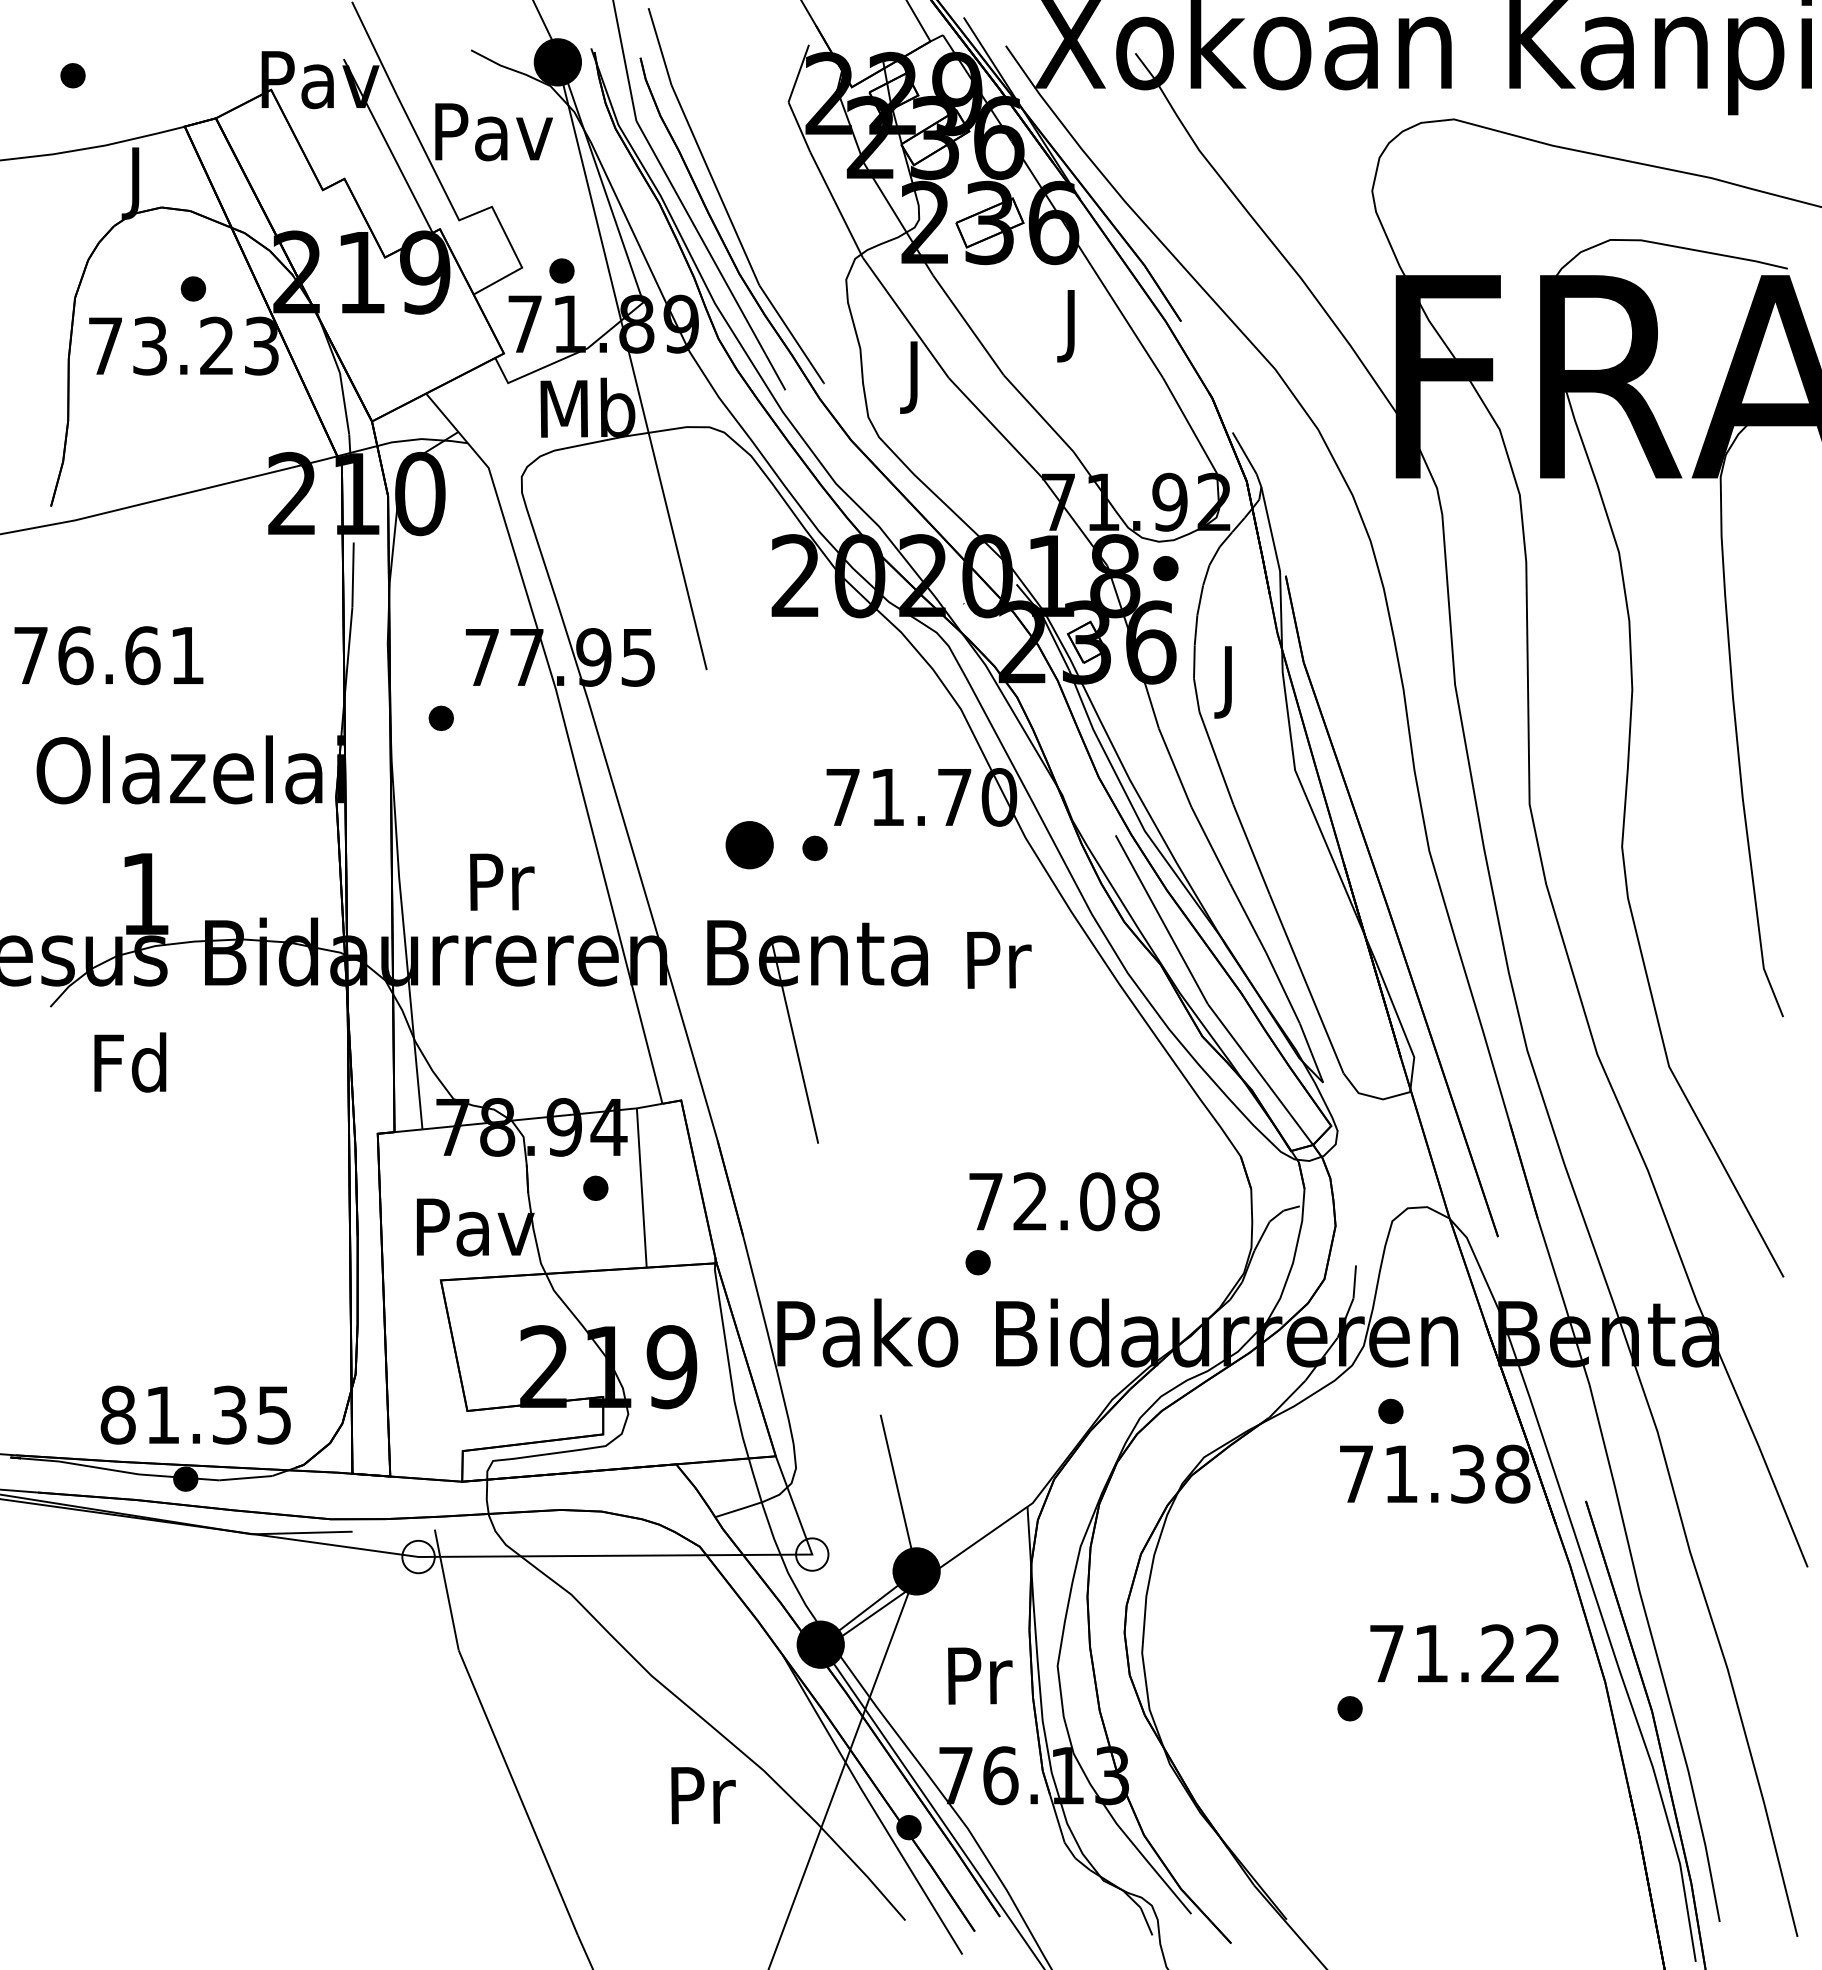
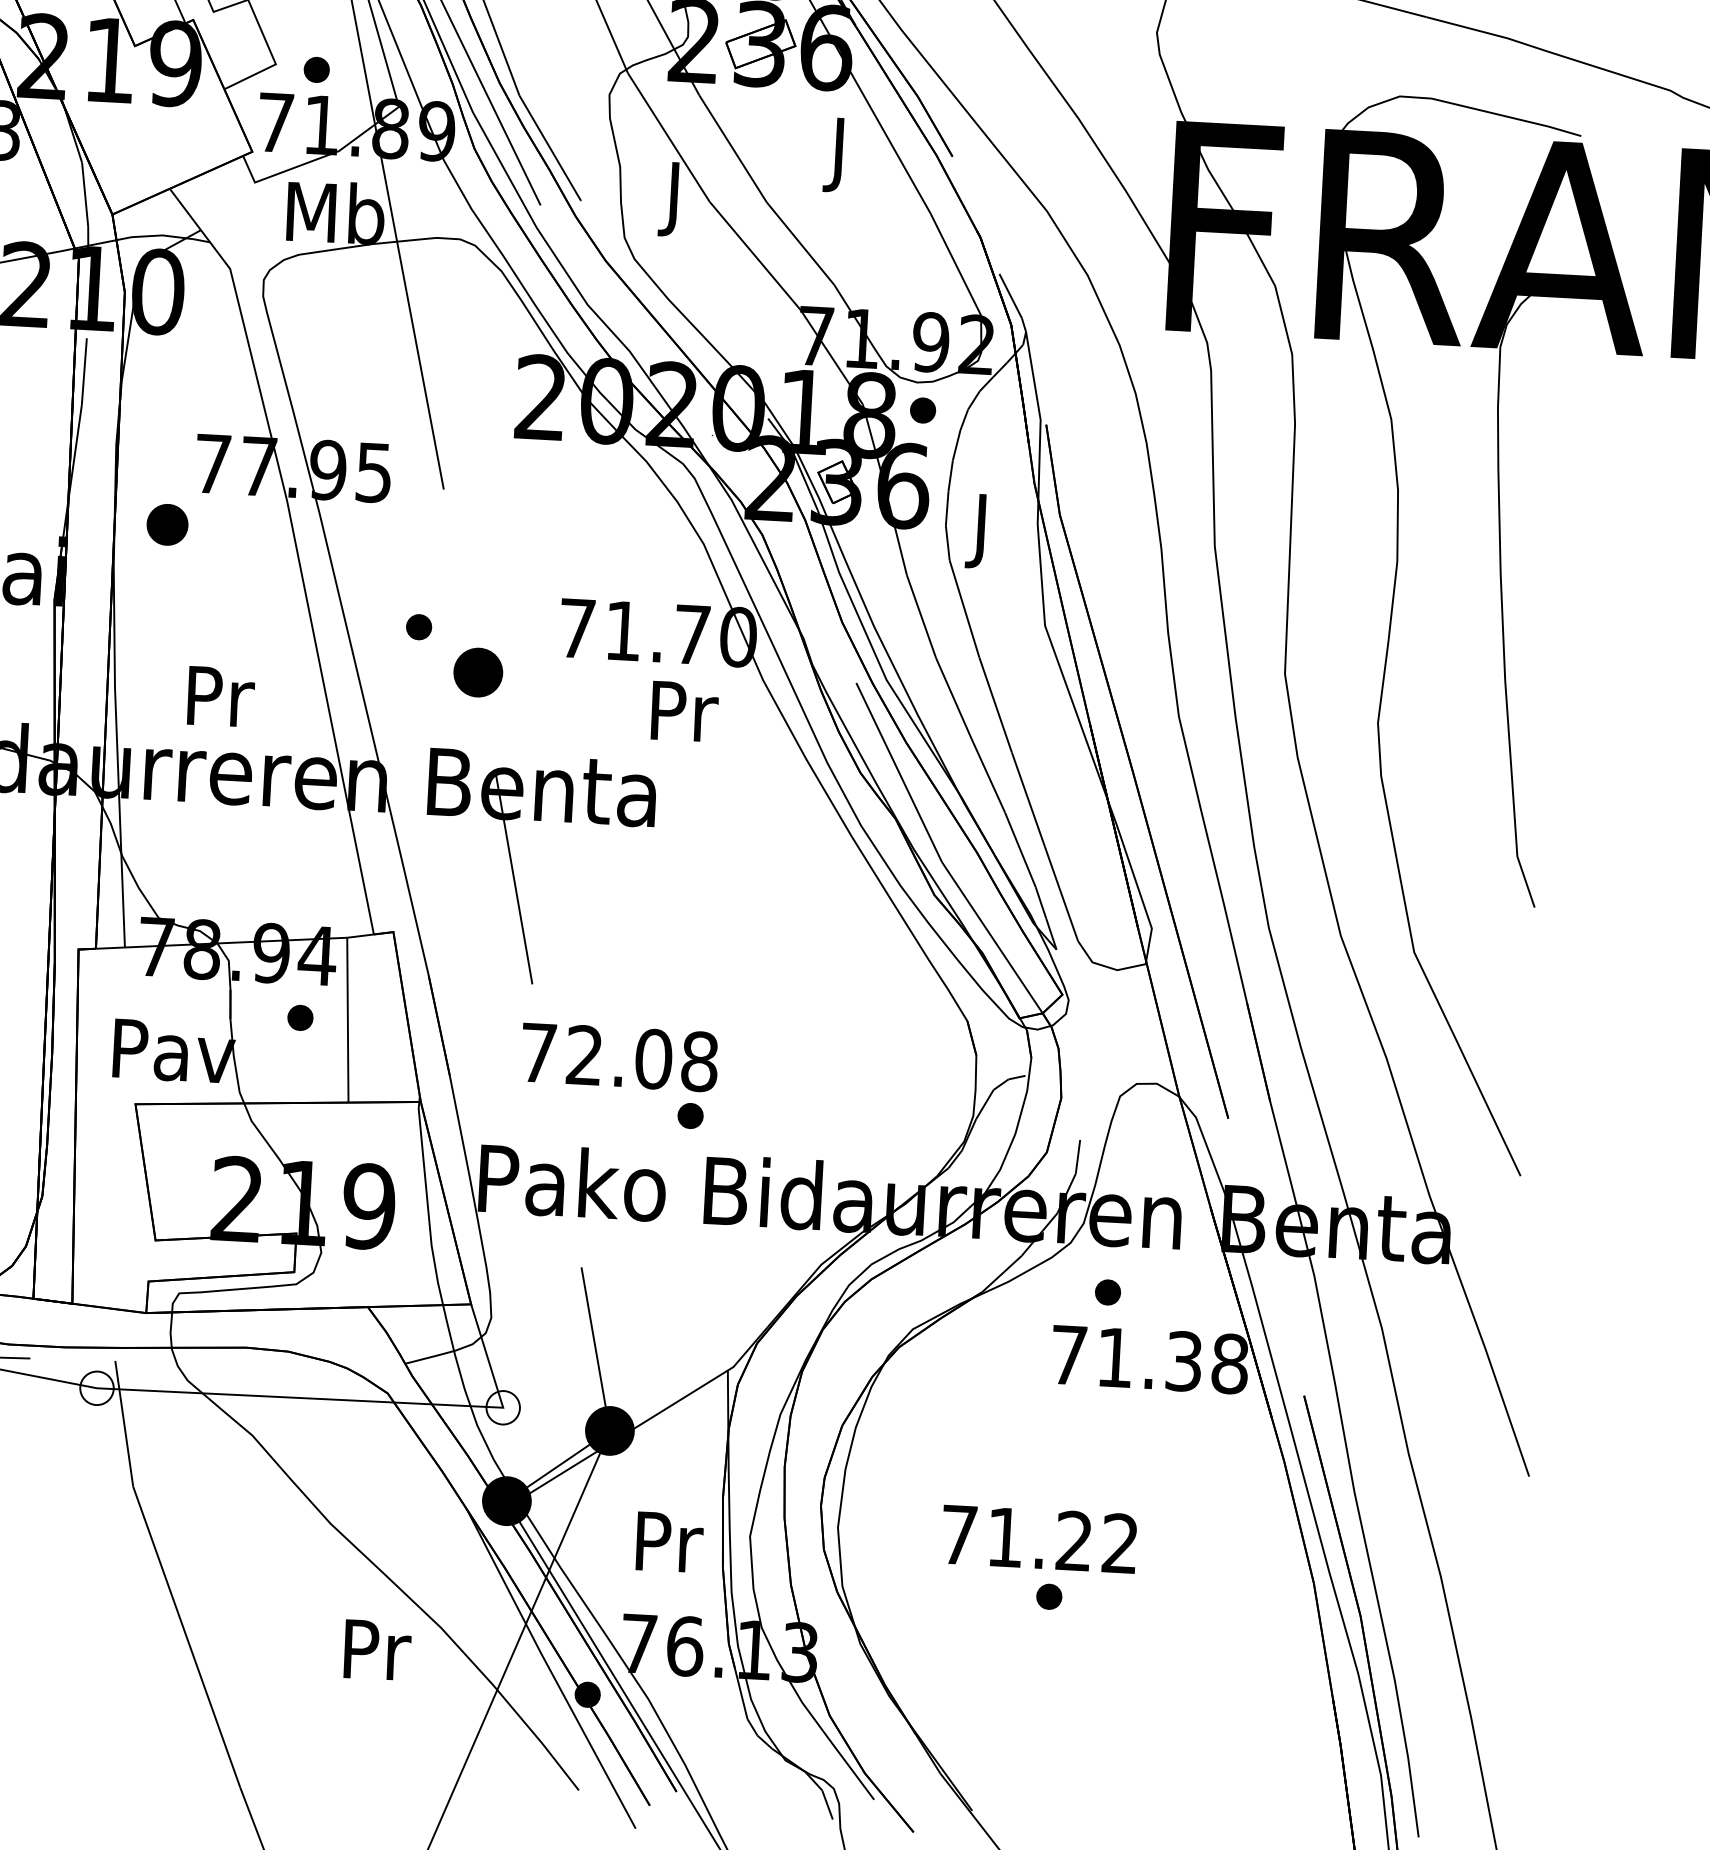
part: (440, 717) -> (166, 523), size x1.6
part: (814, 847) -> (418, 626), moved
text: (999, 959) -> (684, 711), moved
text: (1064, 1201) -> (619, 1057), moved
text: (1464, 1653) -> (1039, 1539), moved

